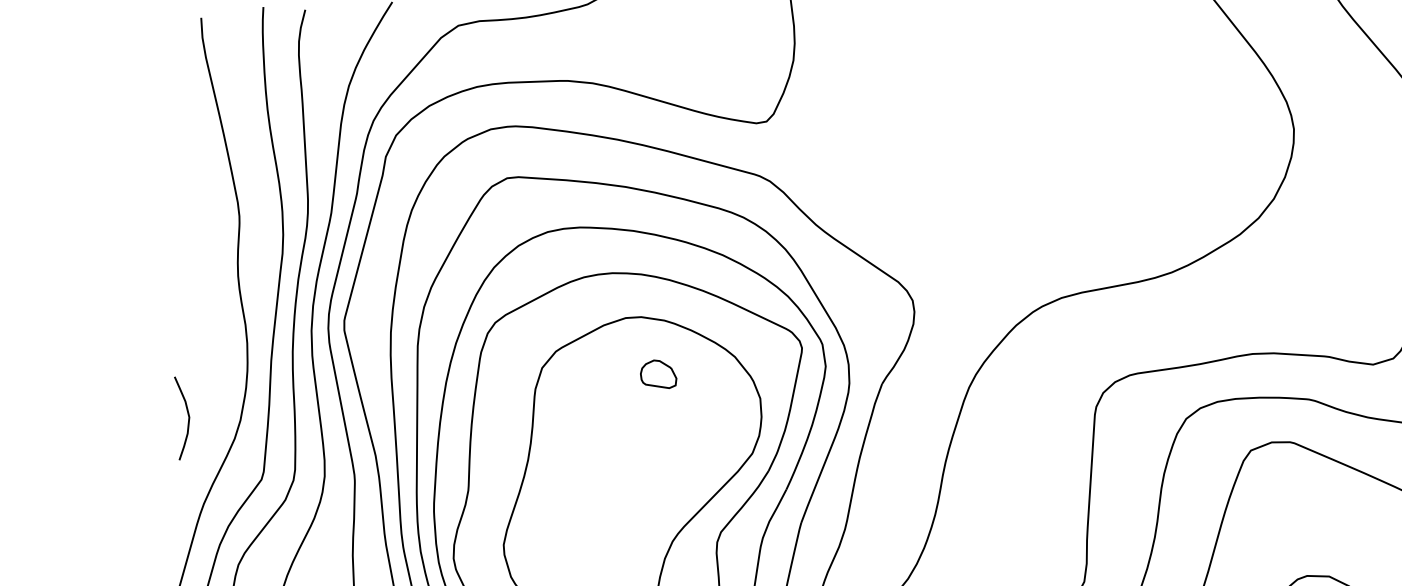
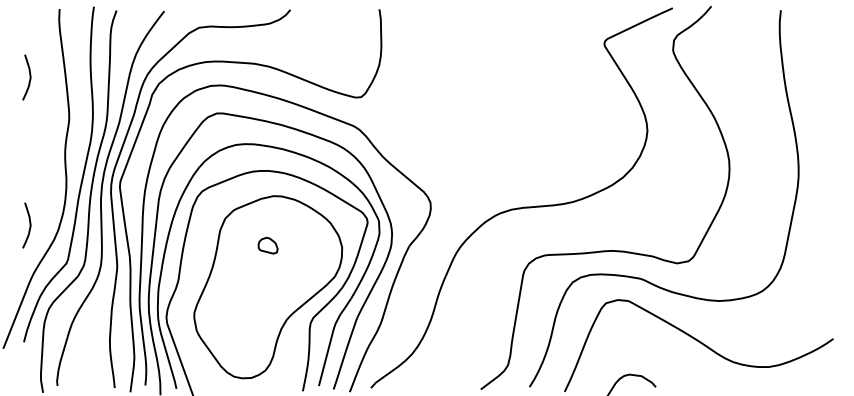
curve: (159, 148) -> (29, 77), added
part: (657, 374) -> (267, 245), moved

